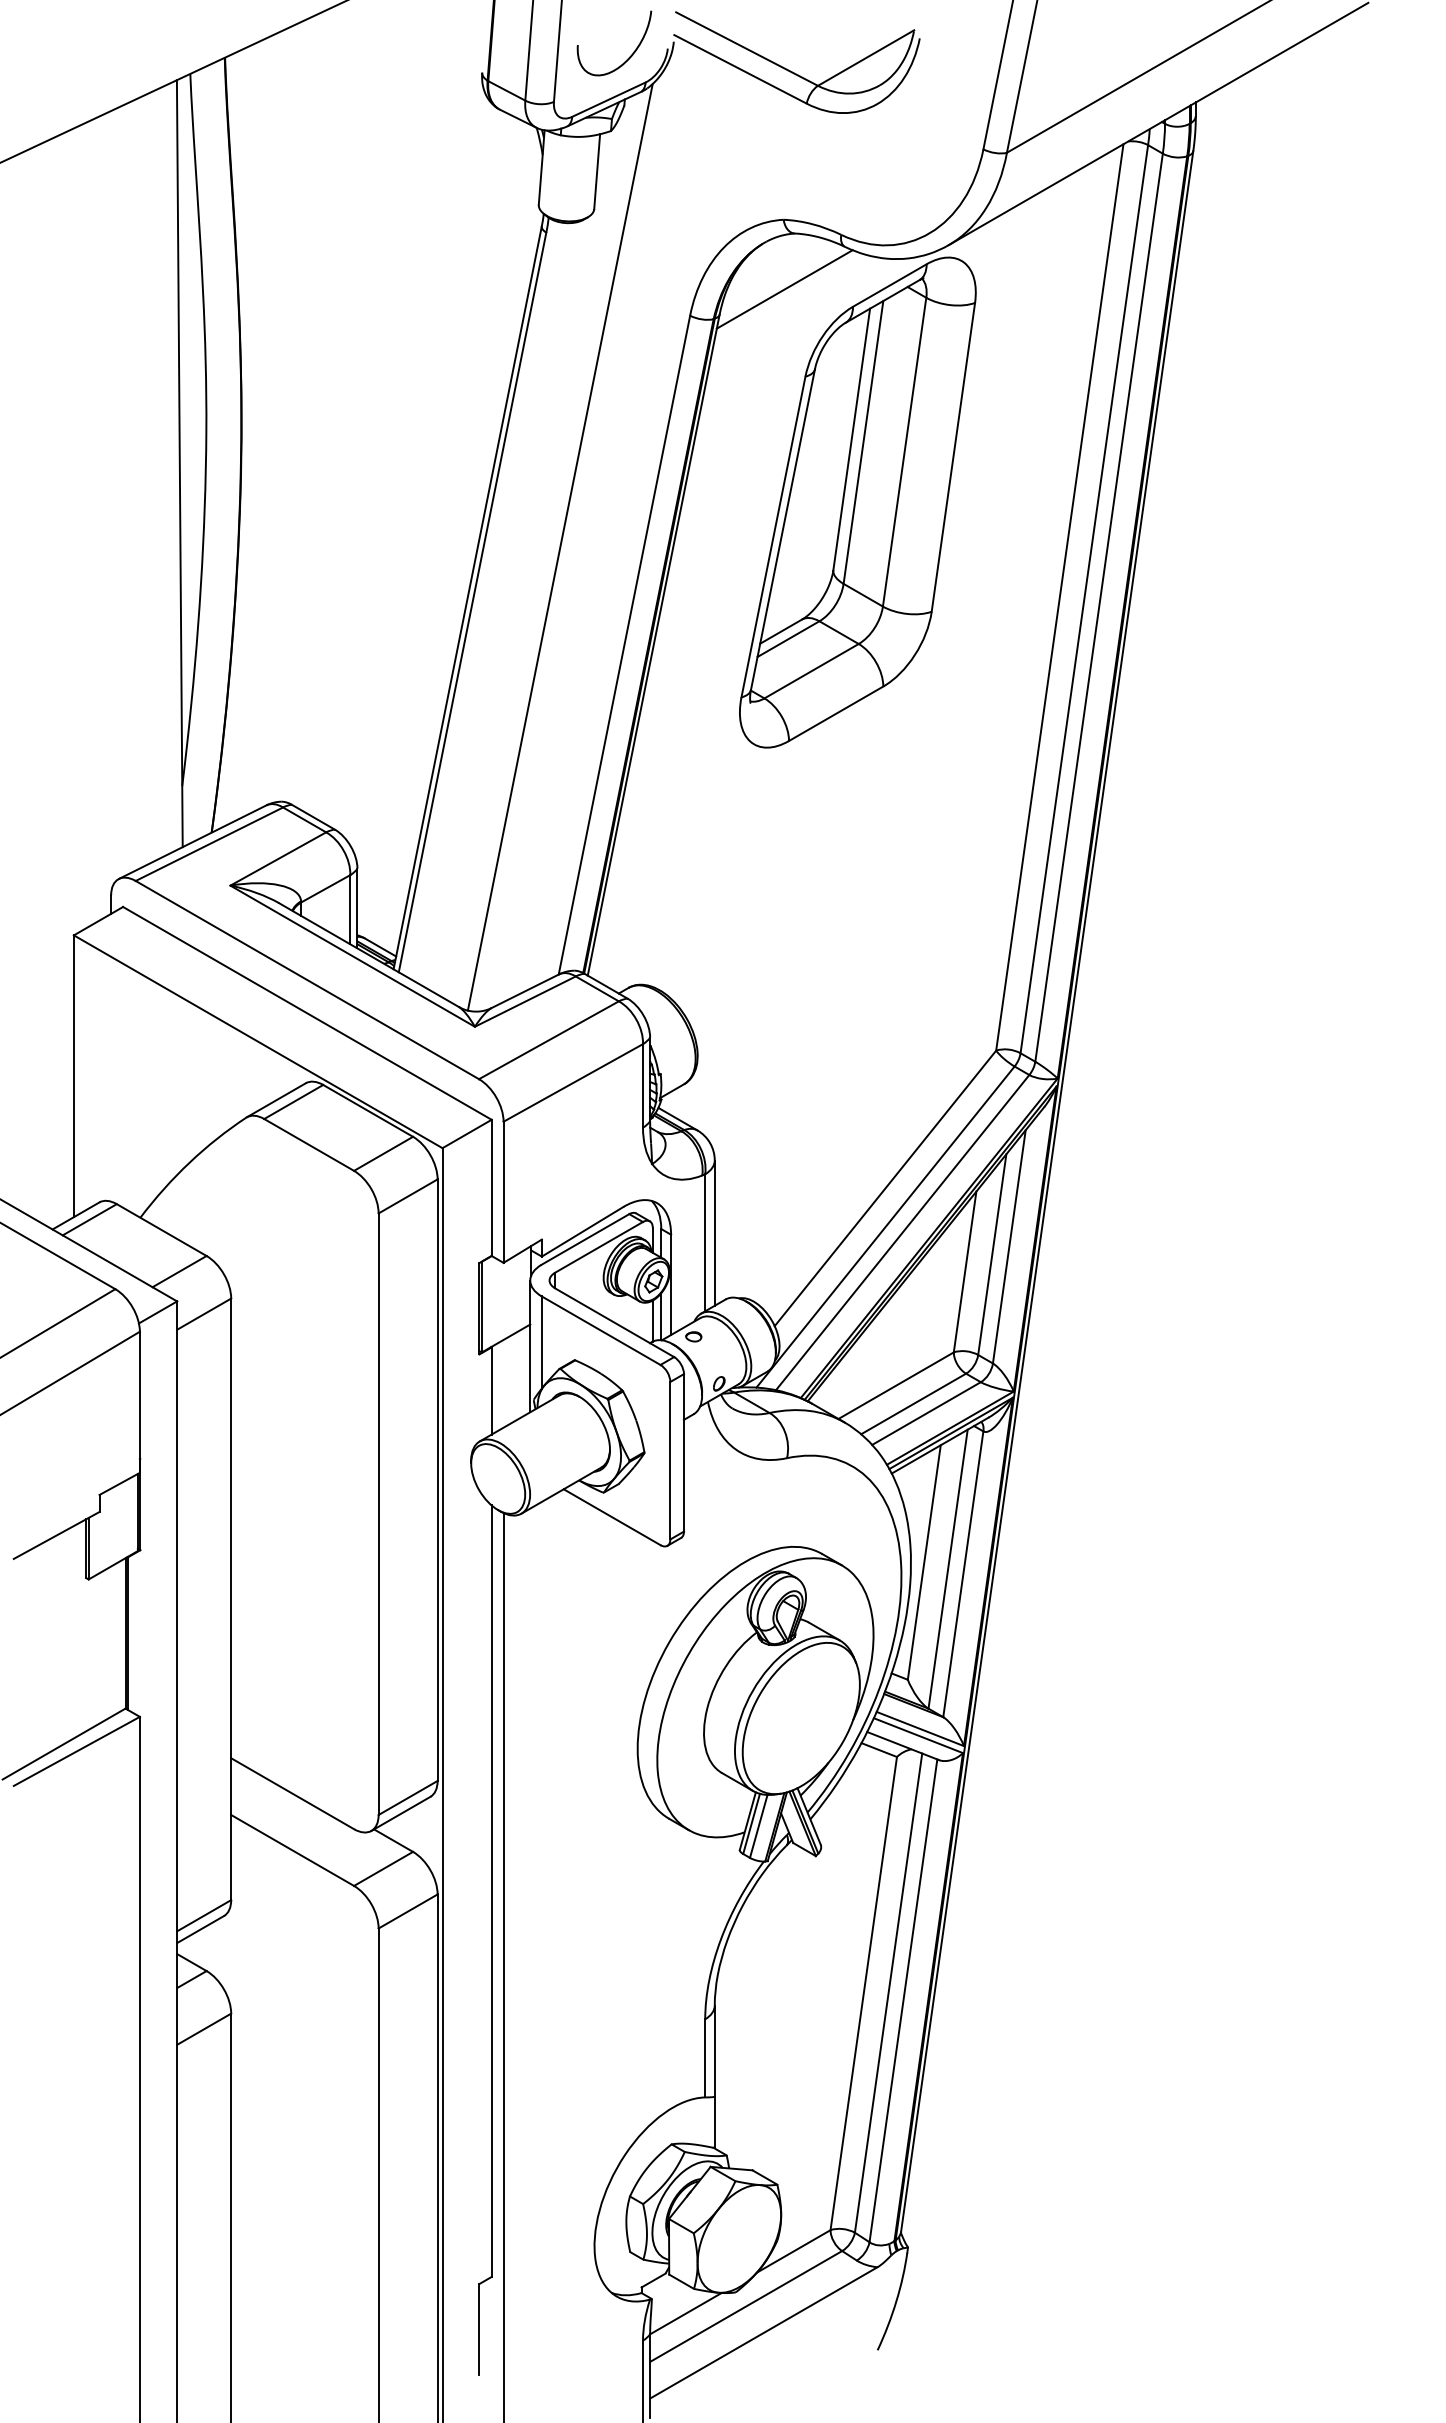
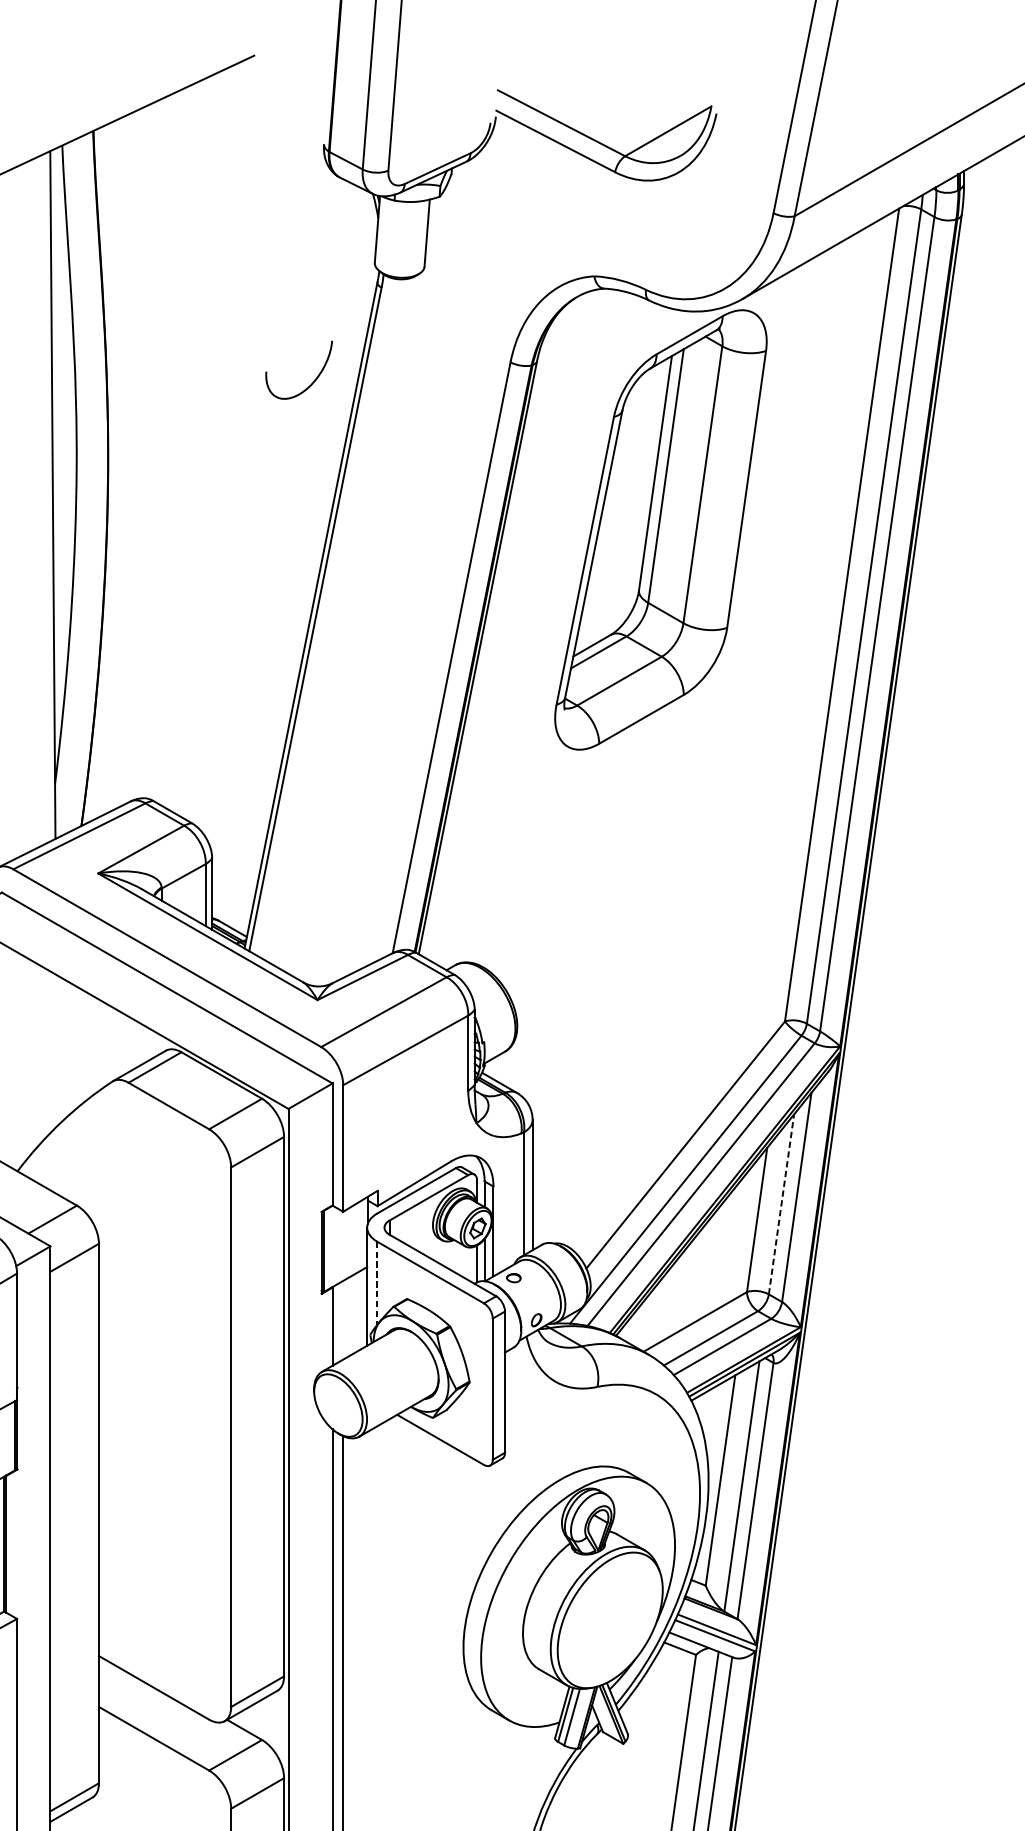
curve: (628, 57) -> (311, 382), moved
line: (784, 289) -> (595, 338), removed
line: (559, 546) -> (393, 569), removed
line: (992, 1254) -> (781, 1204), solid -> dashed
line: (541, 1343) -> (377, 1284), solid -> dashed

